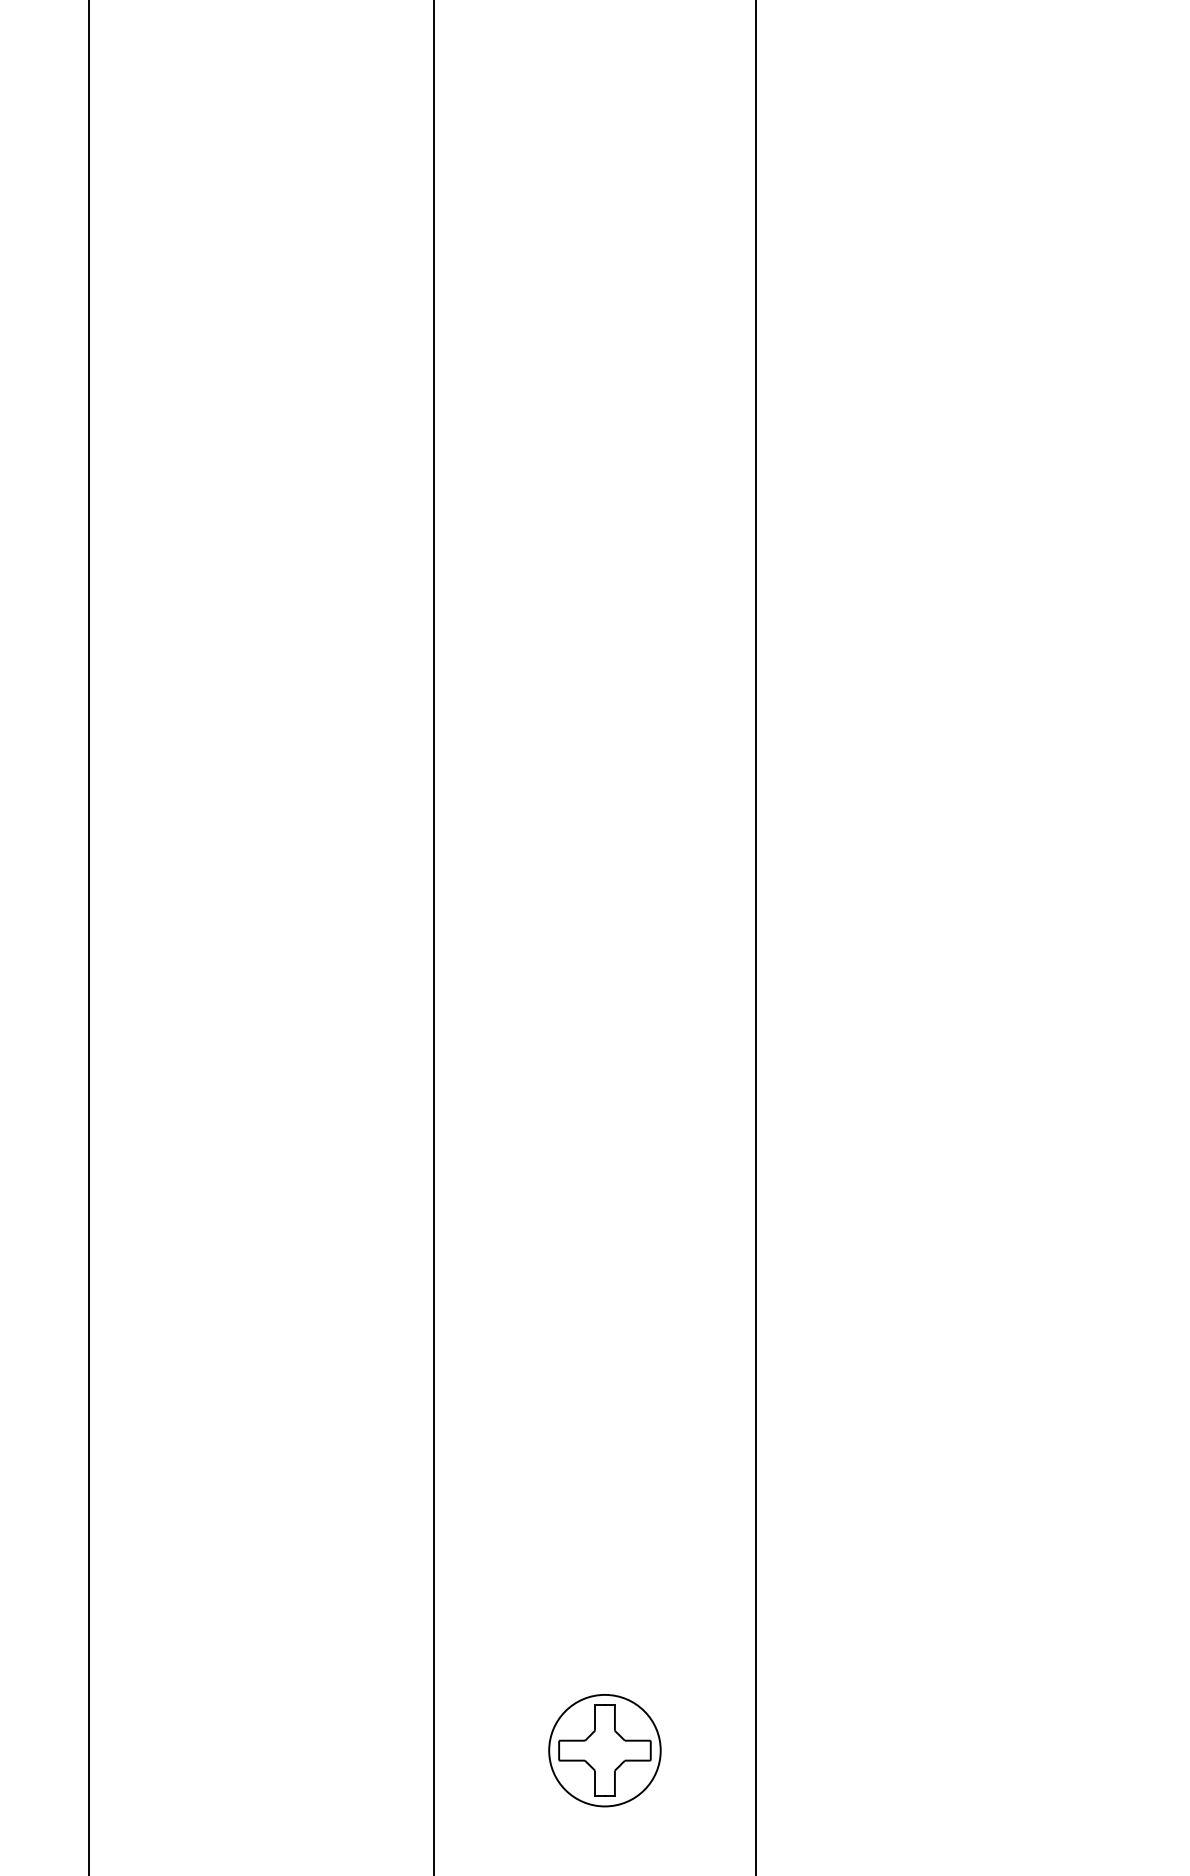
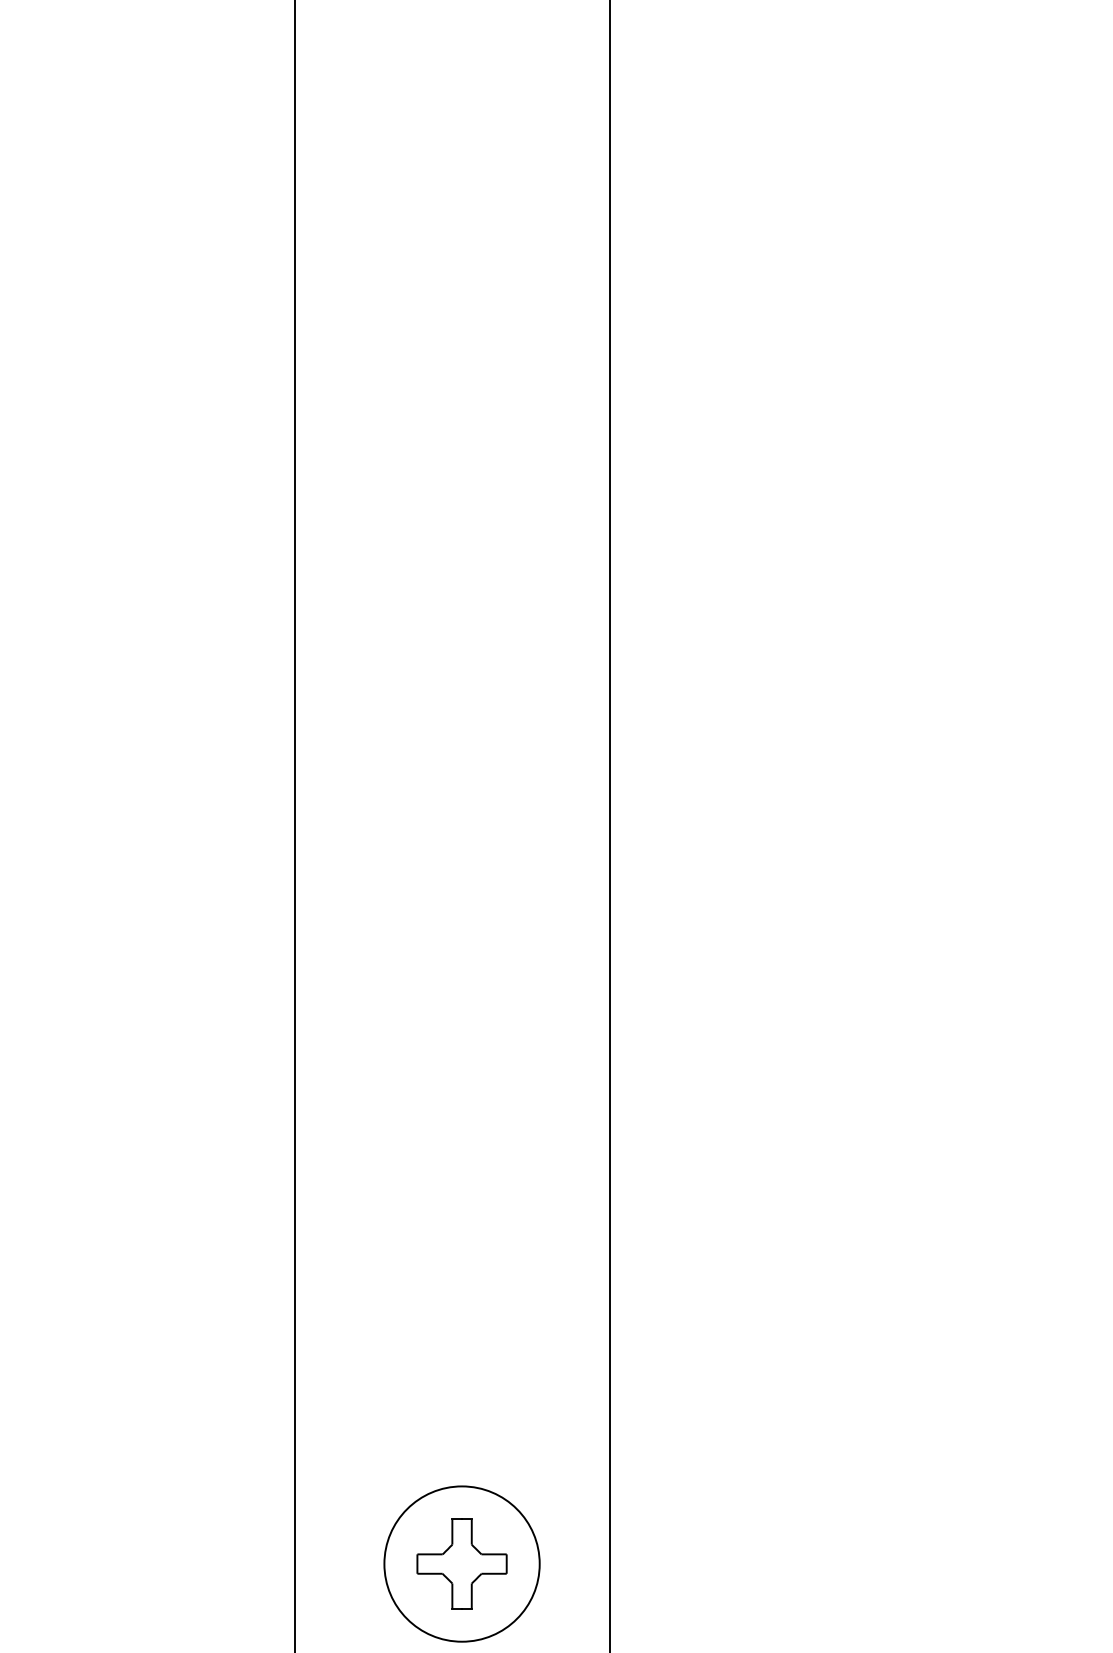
circle: (604, 1750) -> (461, 1563), size x1.43

